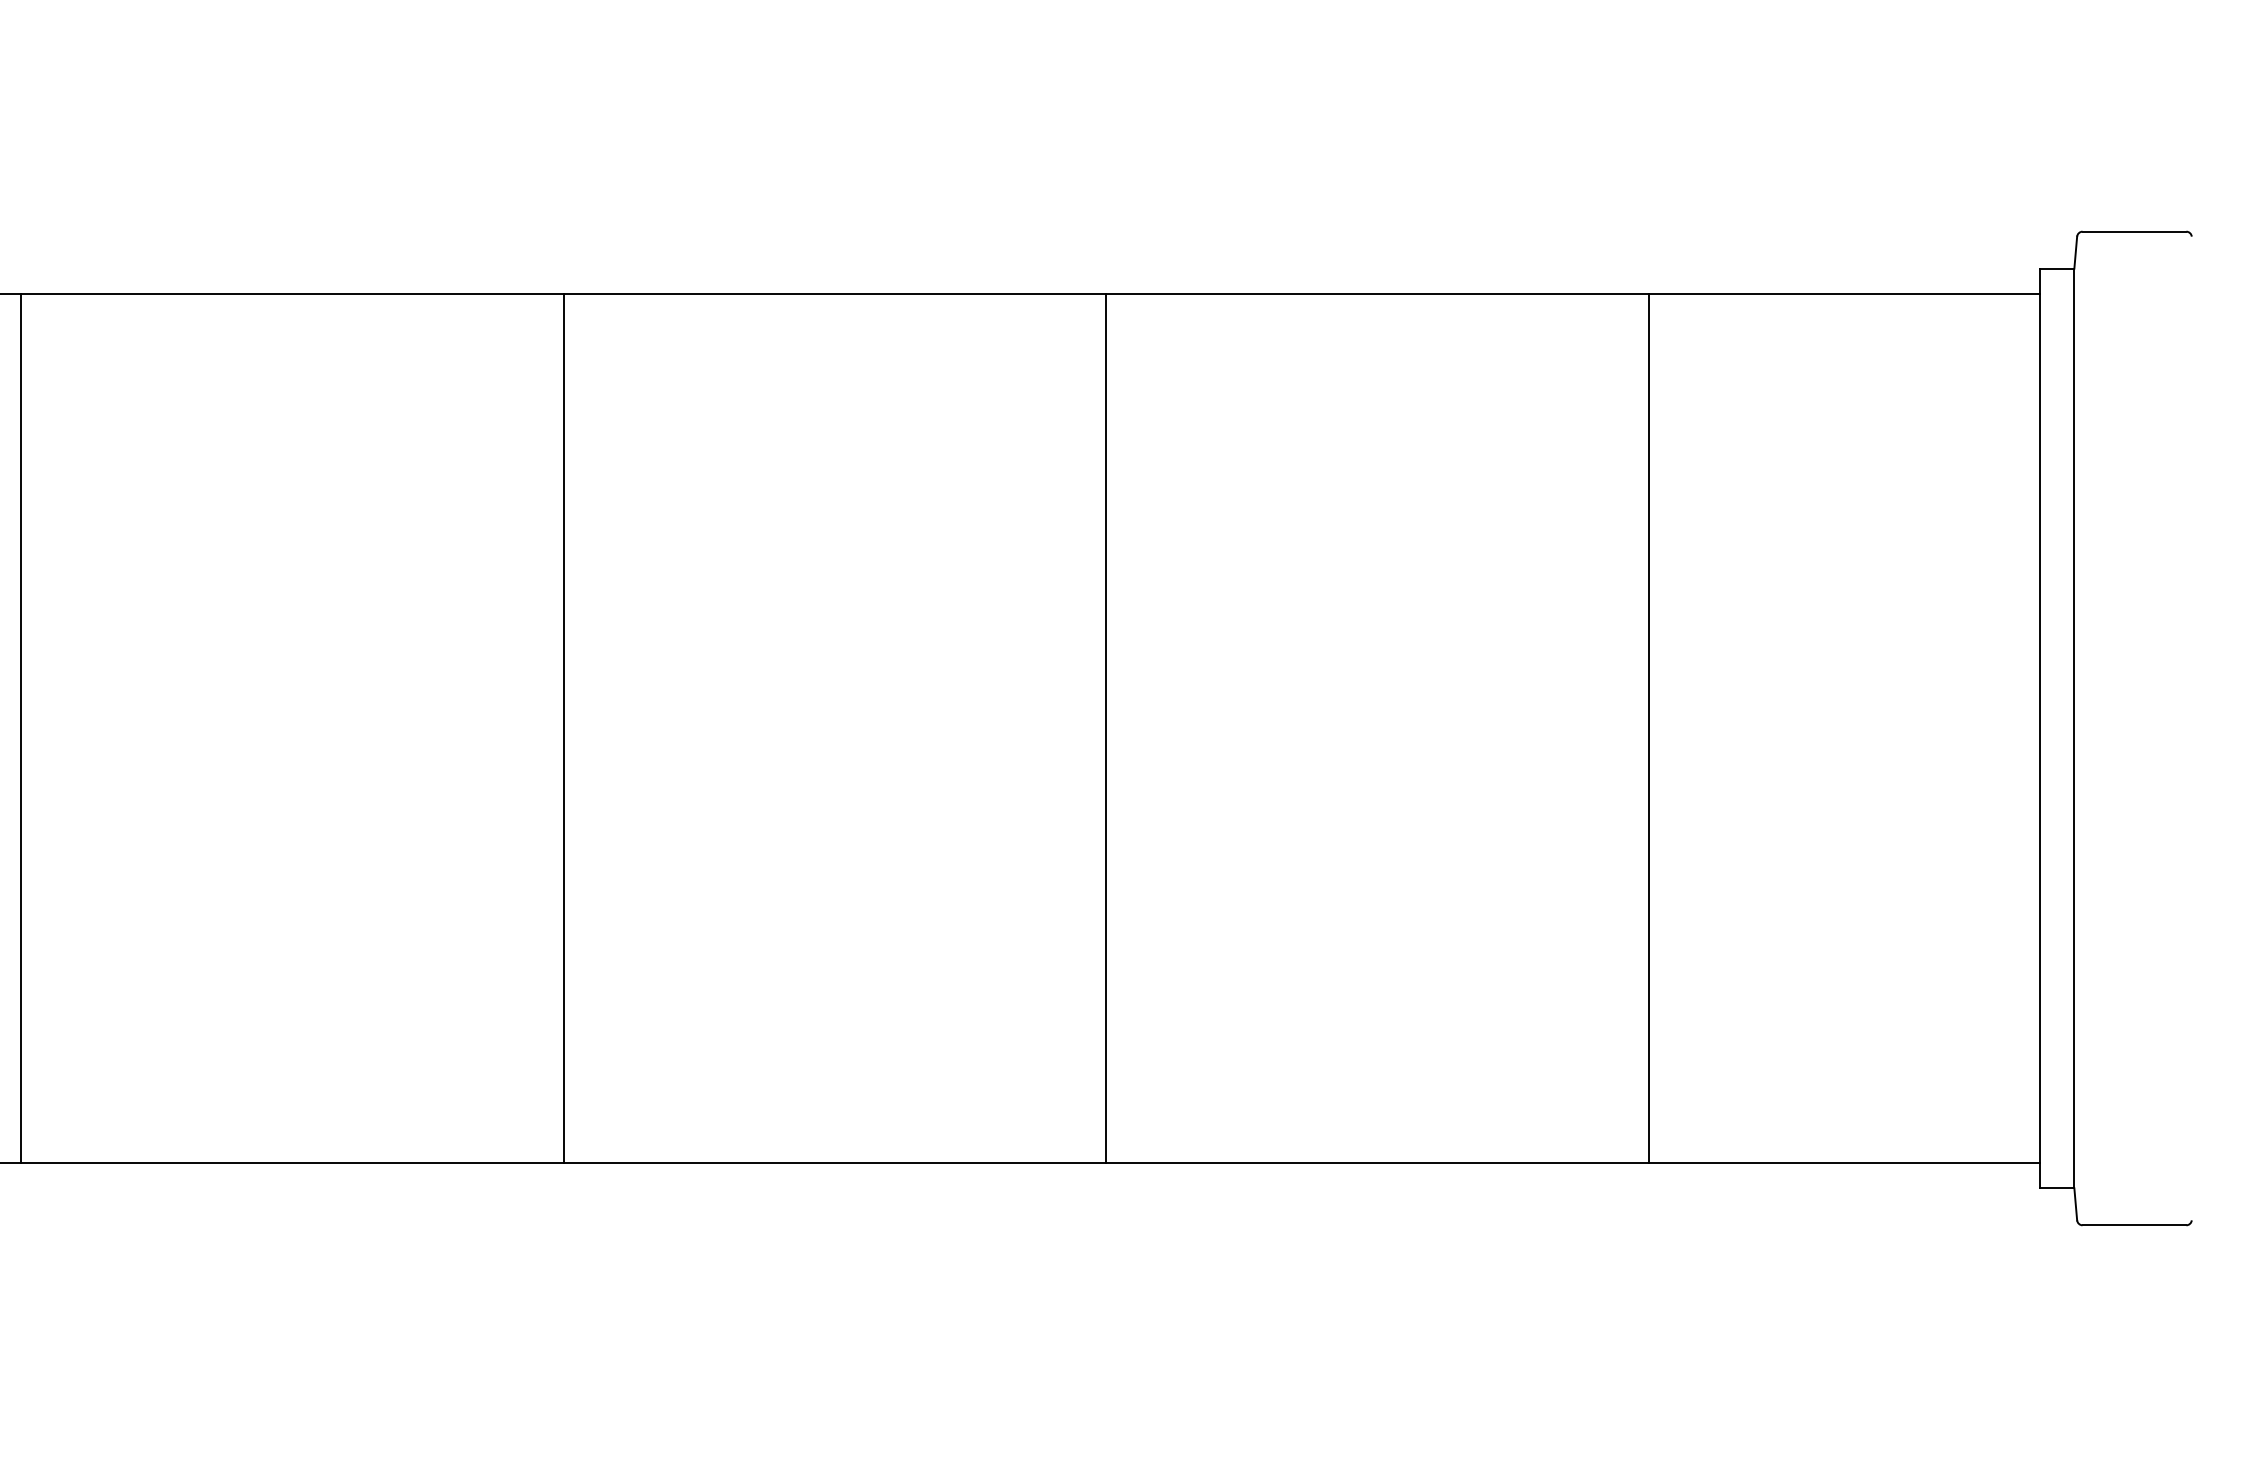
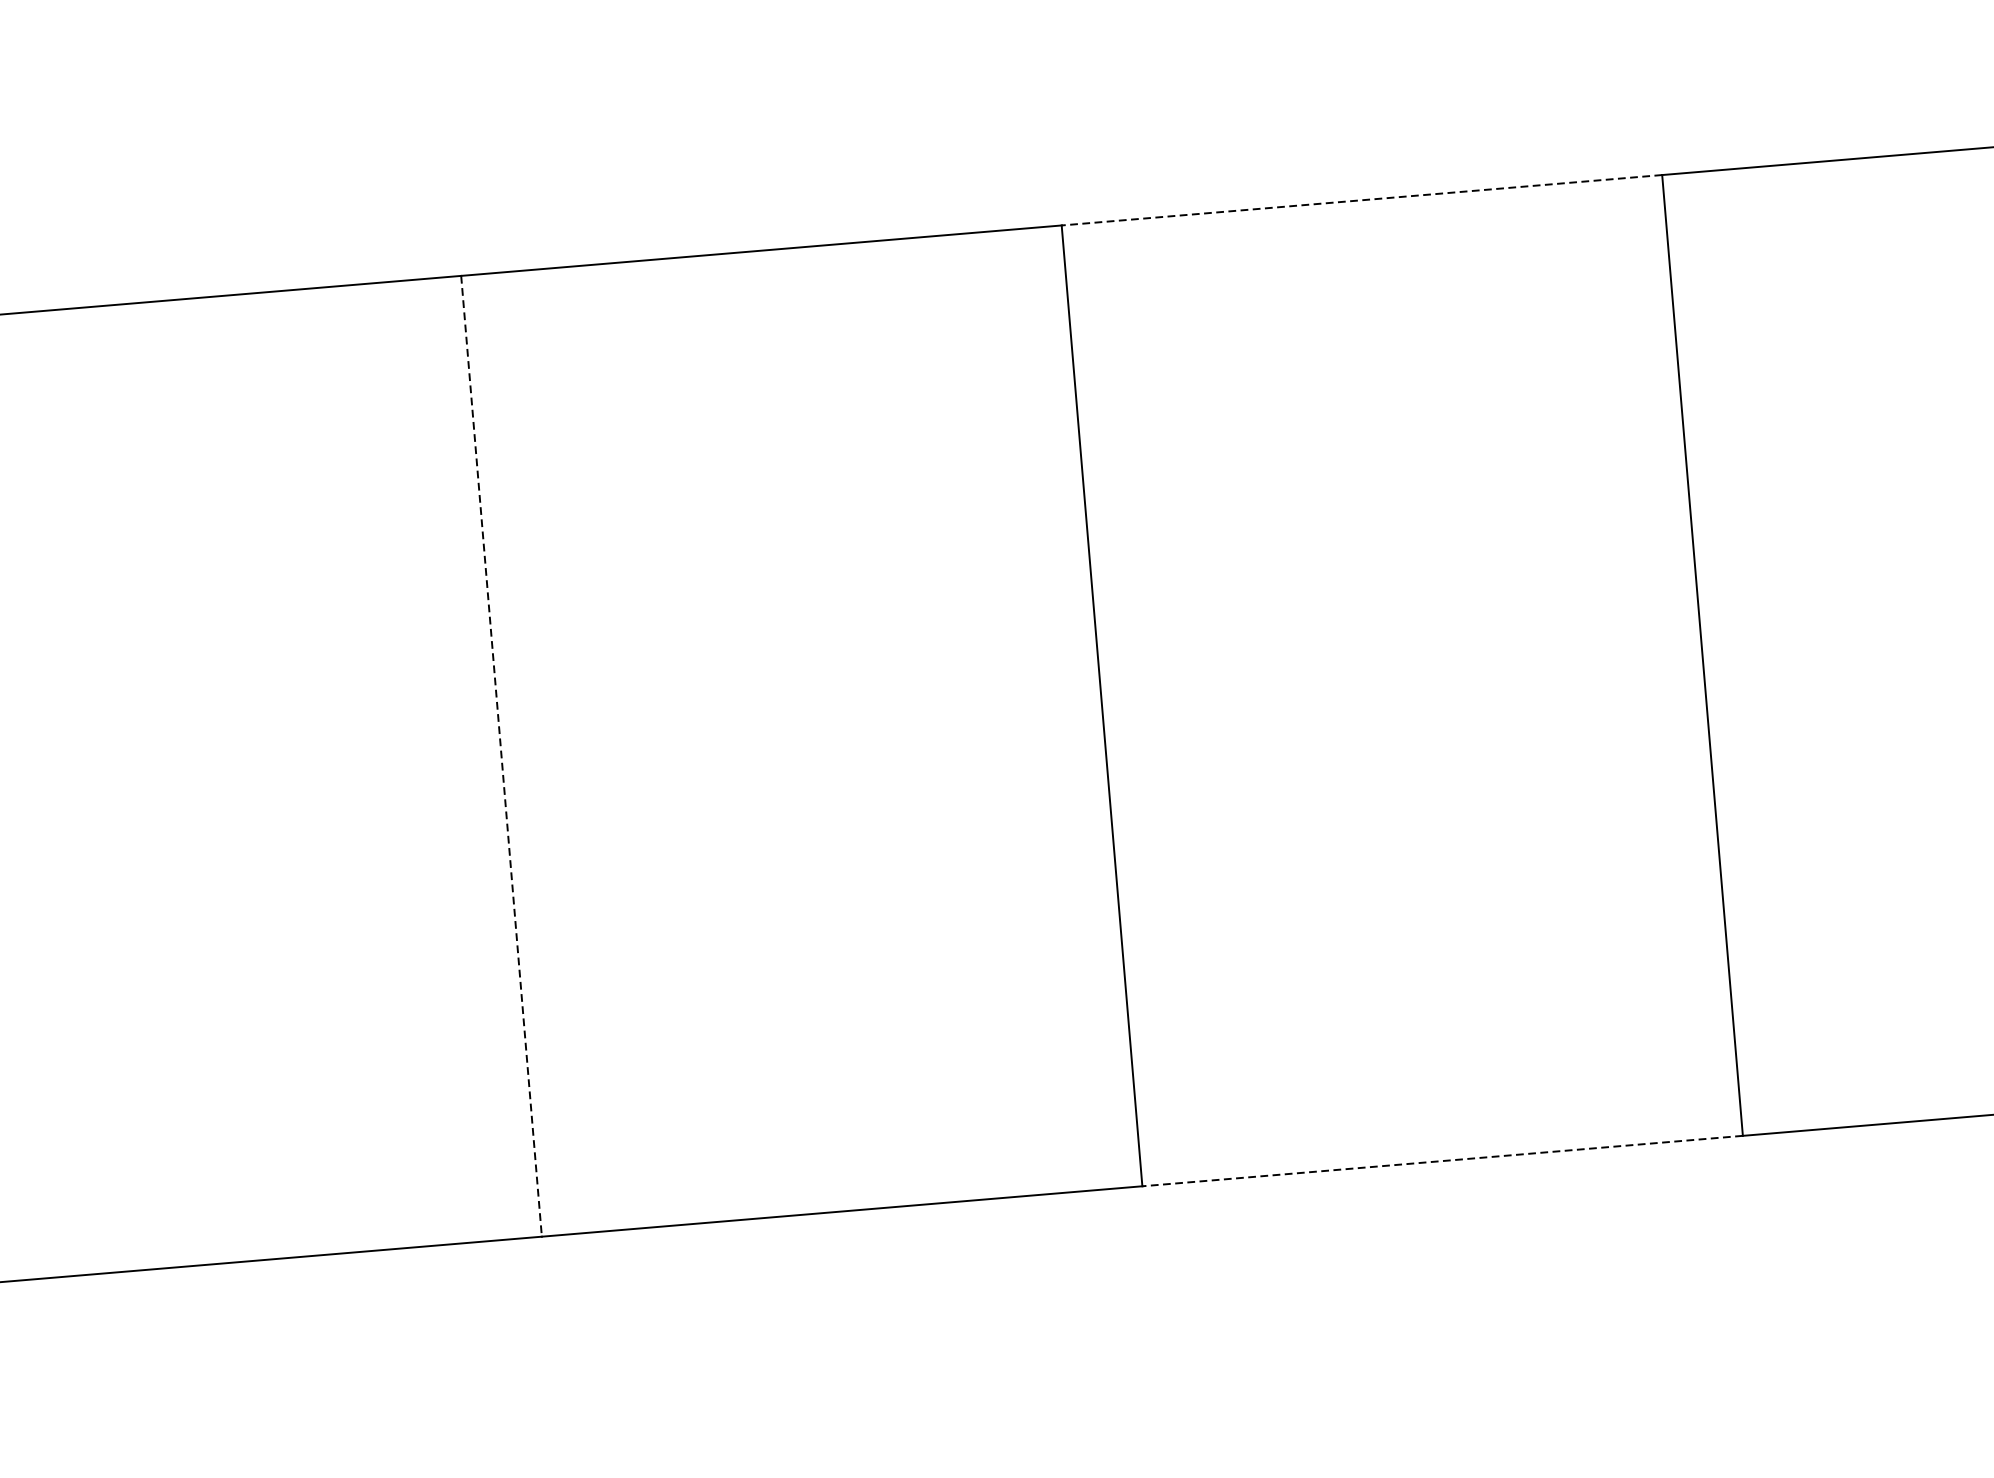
line: (1377, 294) -> (1361, 200), solid -> dashed
line: (563, 729) -> (501, 757), solid -> dashed
line: (1377, 1162) -> (1442, 1160), solid -> dashed

